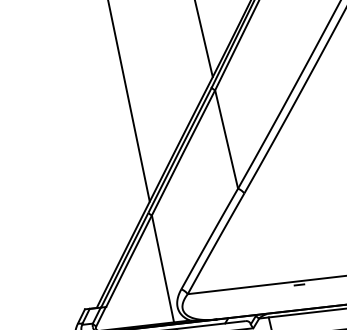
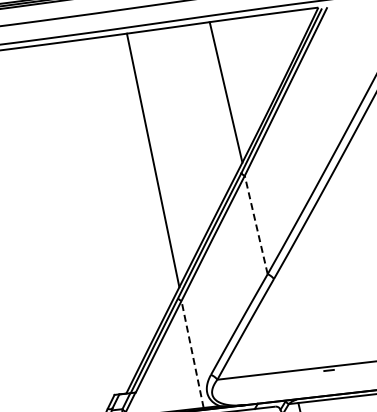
line: (226, 139) -> (256, 225), solid -> dashed
line: (162, 268) -> (192, 354), solid -> dashed

